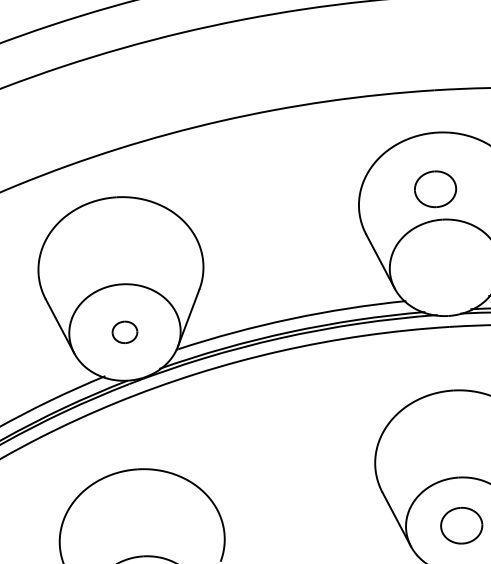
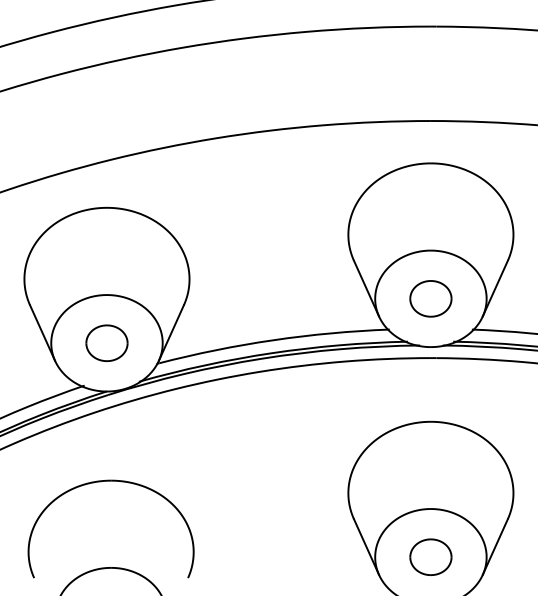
part: (435, 188) -> (430, 298), moved
part: (124, 331) -> (106, 342), size x1.67

